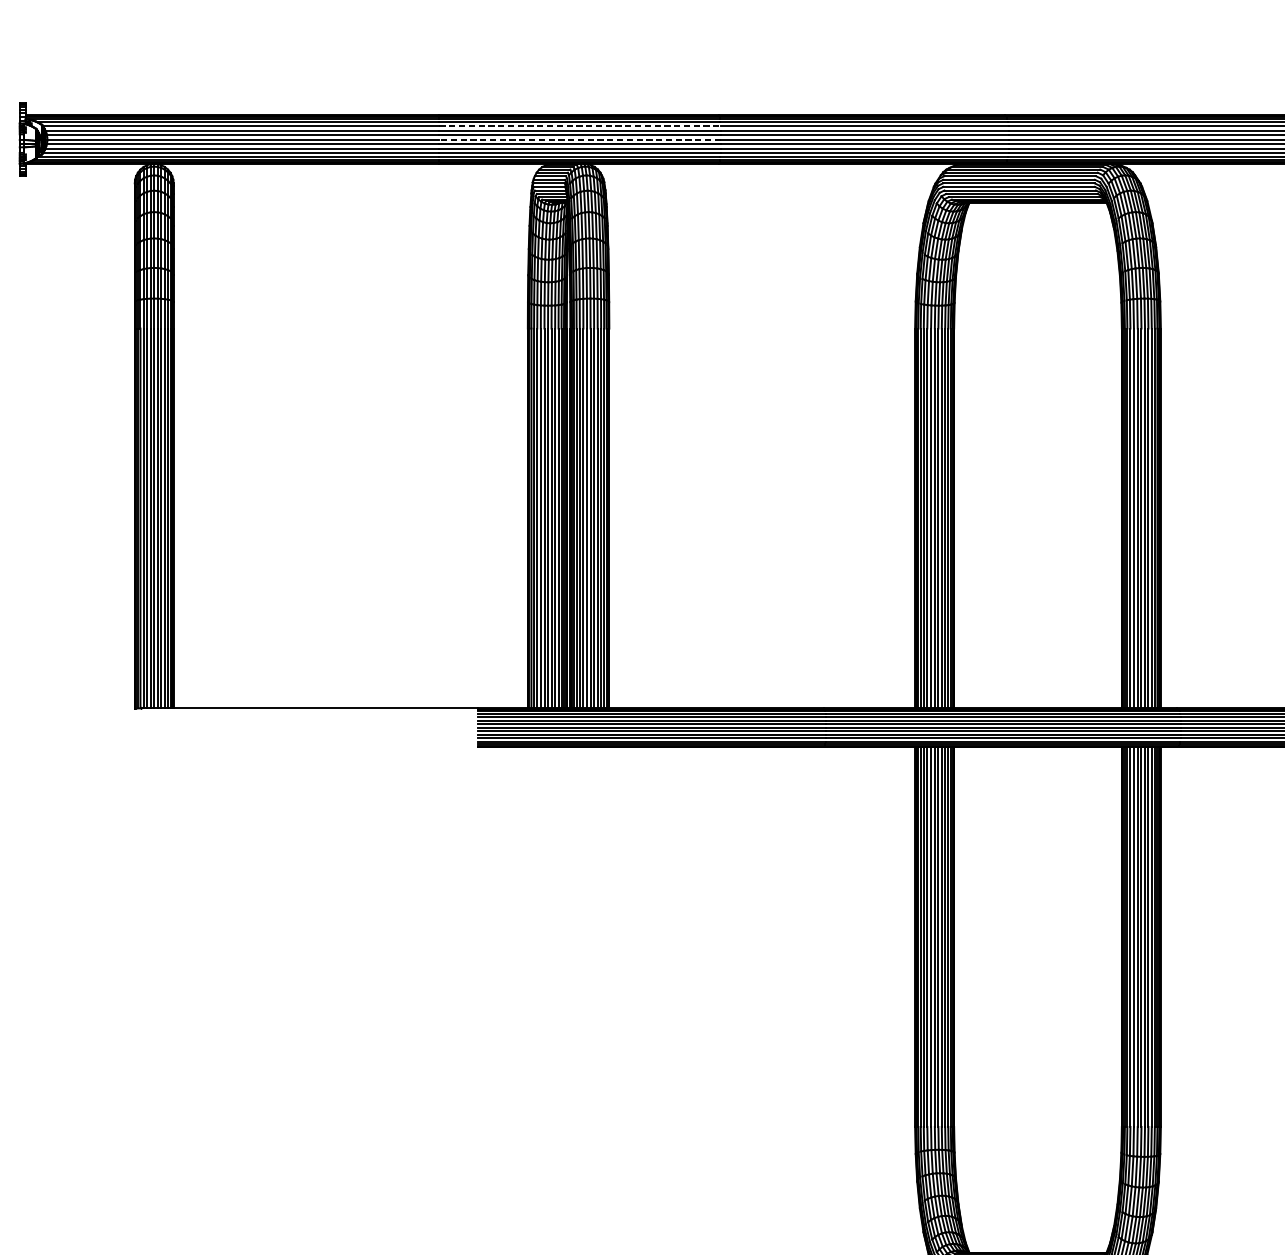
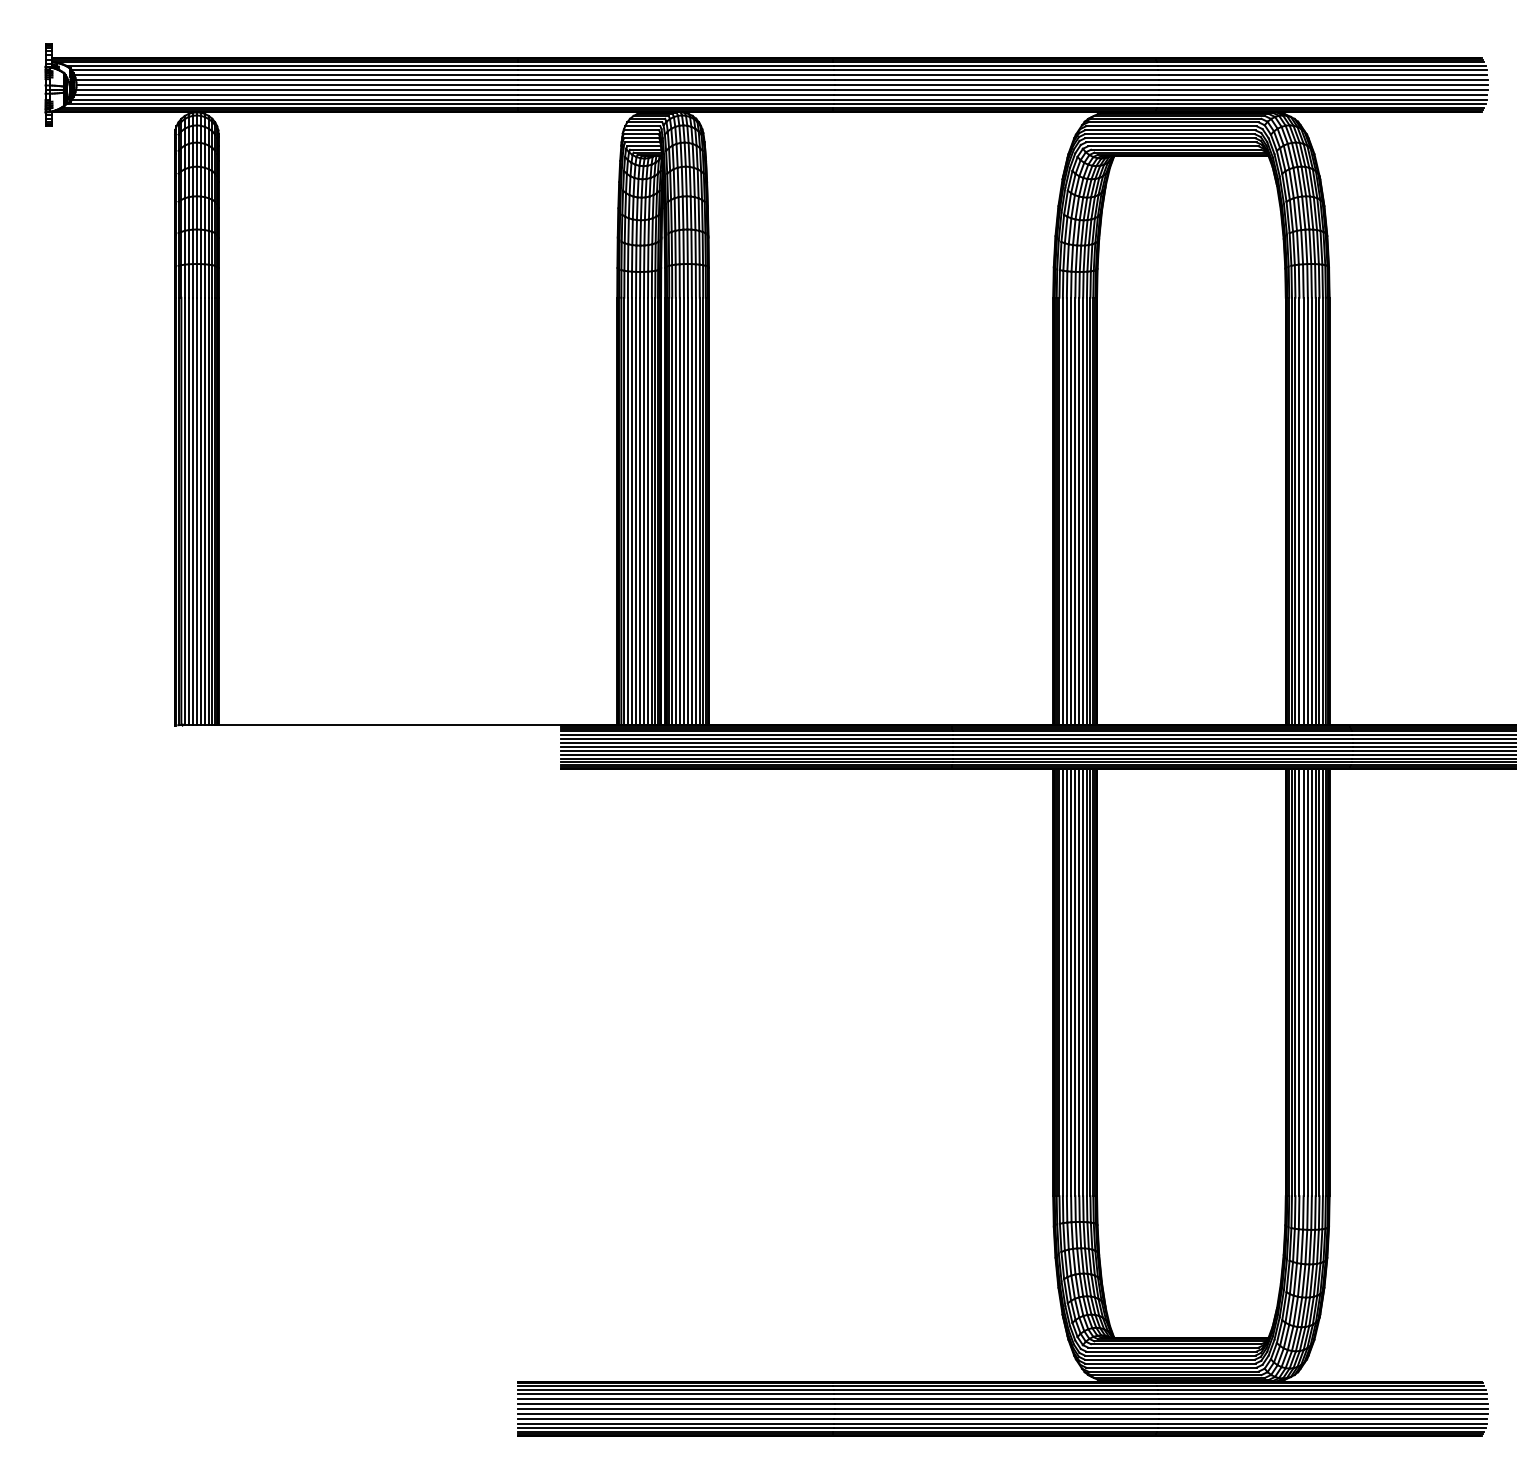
line: (580, 126) -> (676, 70), dashed -> solid
line: (579, 139) -> (675, 85), dashed -> solid

